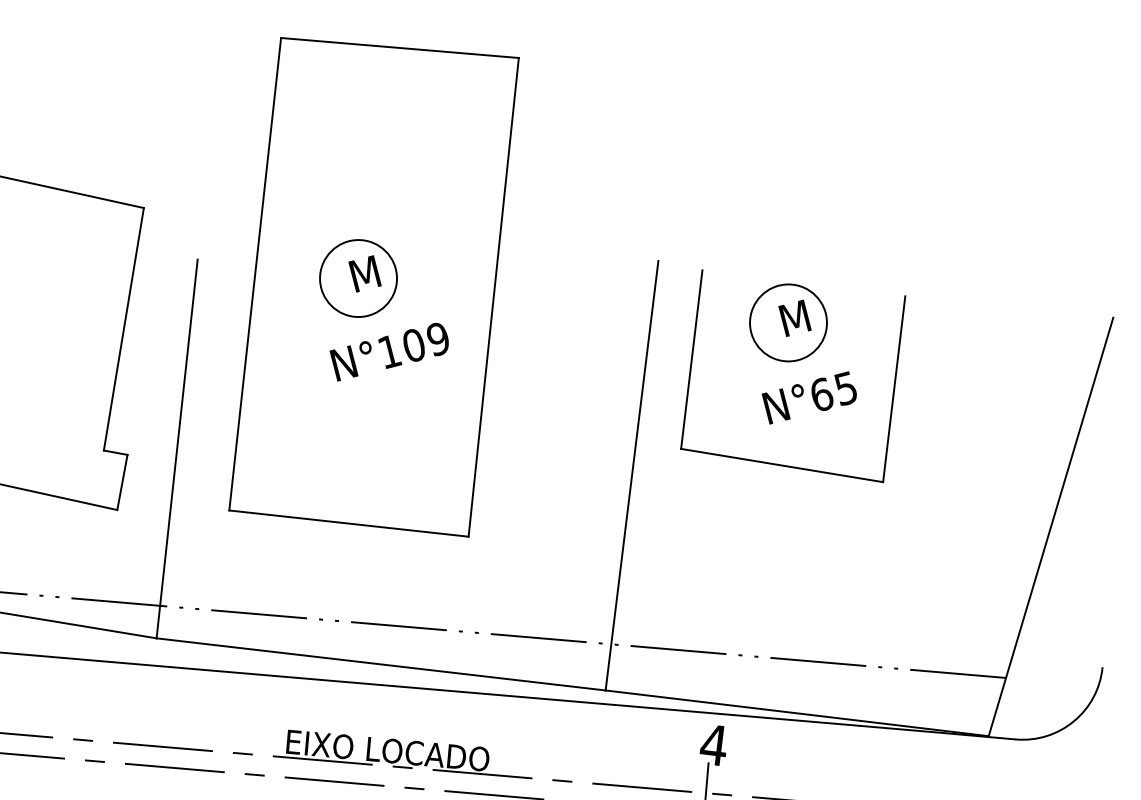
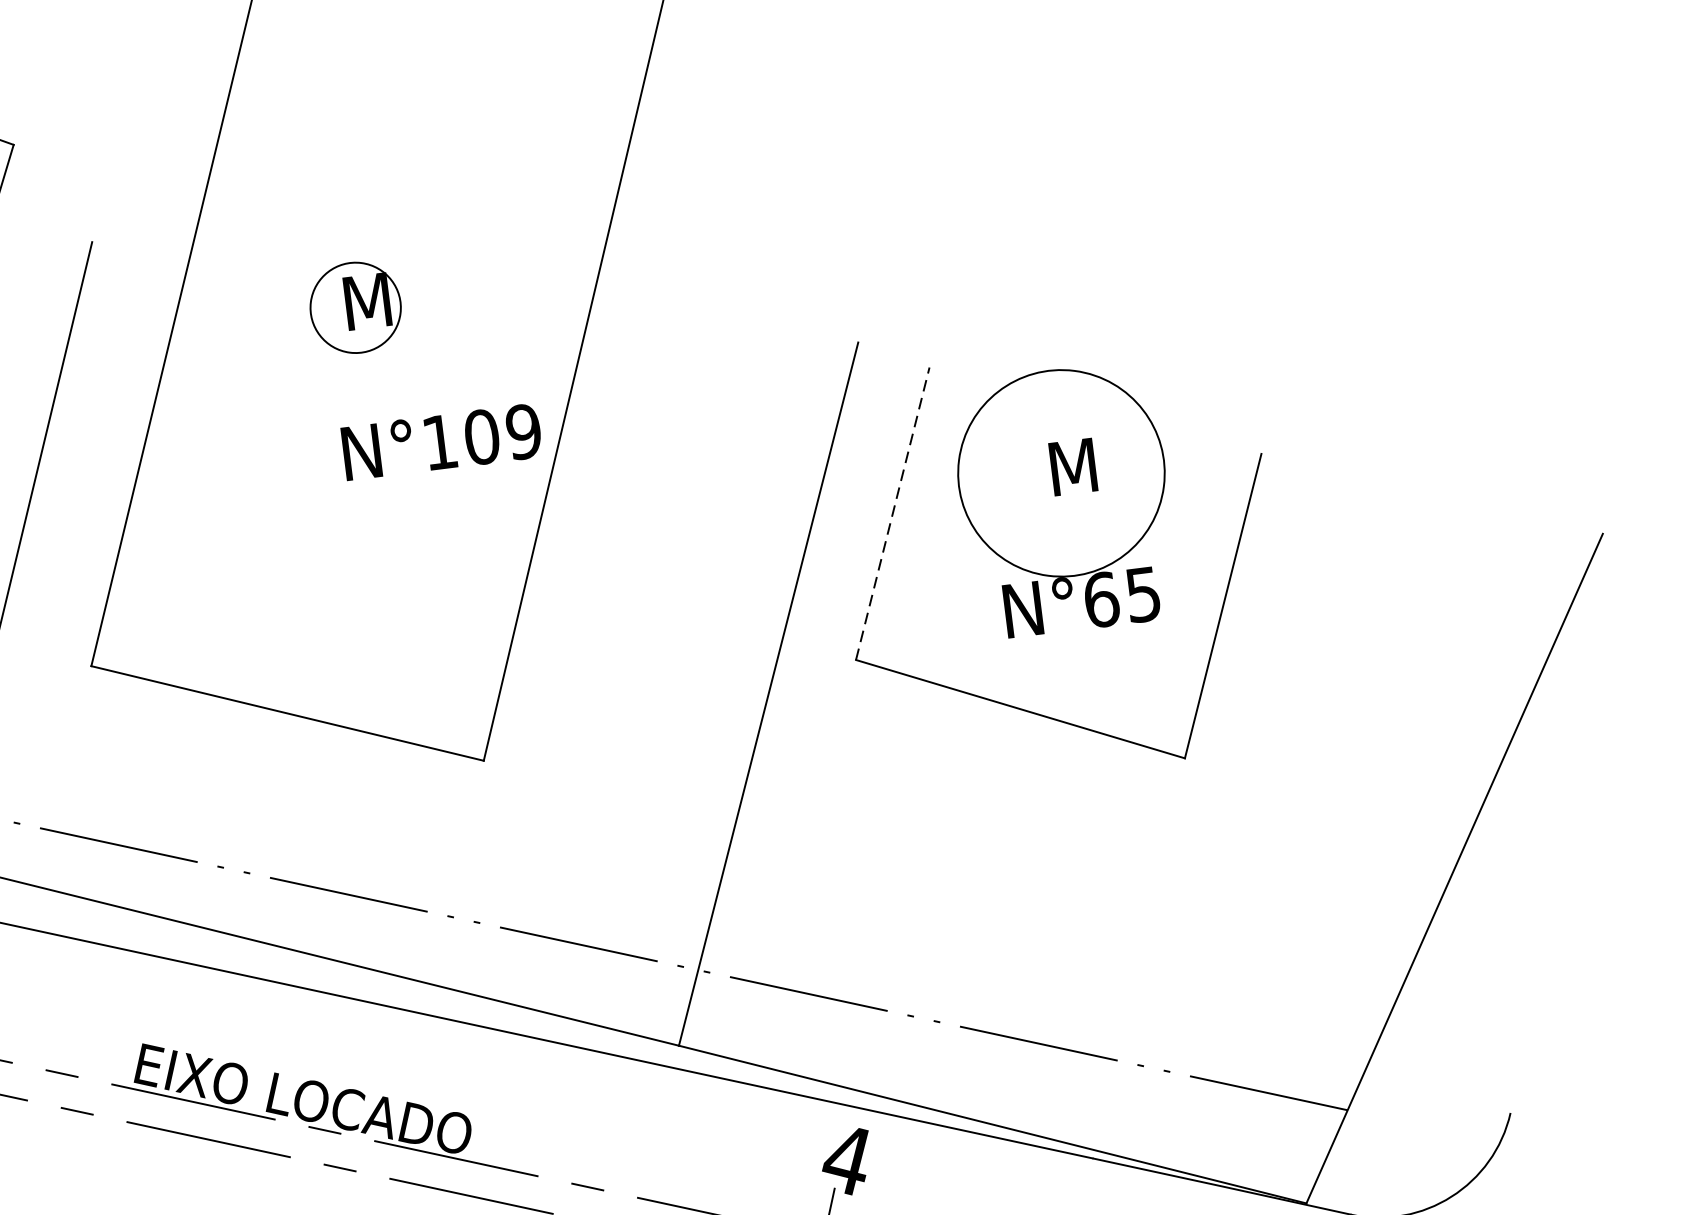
circle: (358, 278) -> (355, 307), size x0.7
circle: (788, 322) -> (1061, 472), size x1.6
text: (388, 352) -> (438, 443), moved
line: (691, 359) -> (892, 513), solid -> dashed

